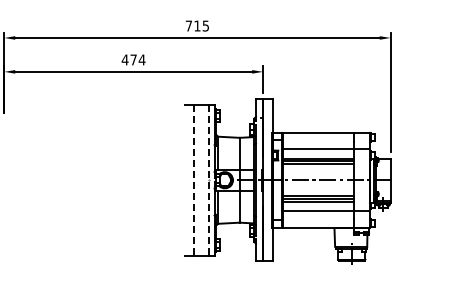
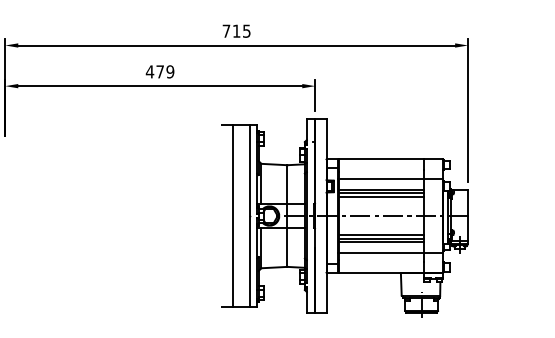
text: (141, 59) -> (169, 71), 474 -> 479
line: (194, 180) -> (233, 216), dashed -> solid
line: (208, 180) -> (249, 216), dashed -> solid

